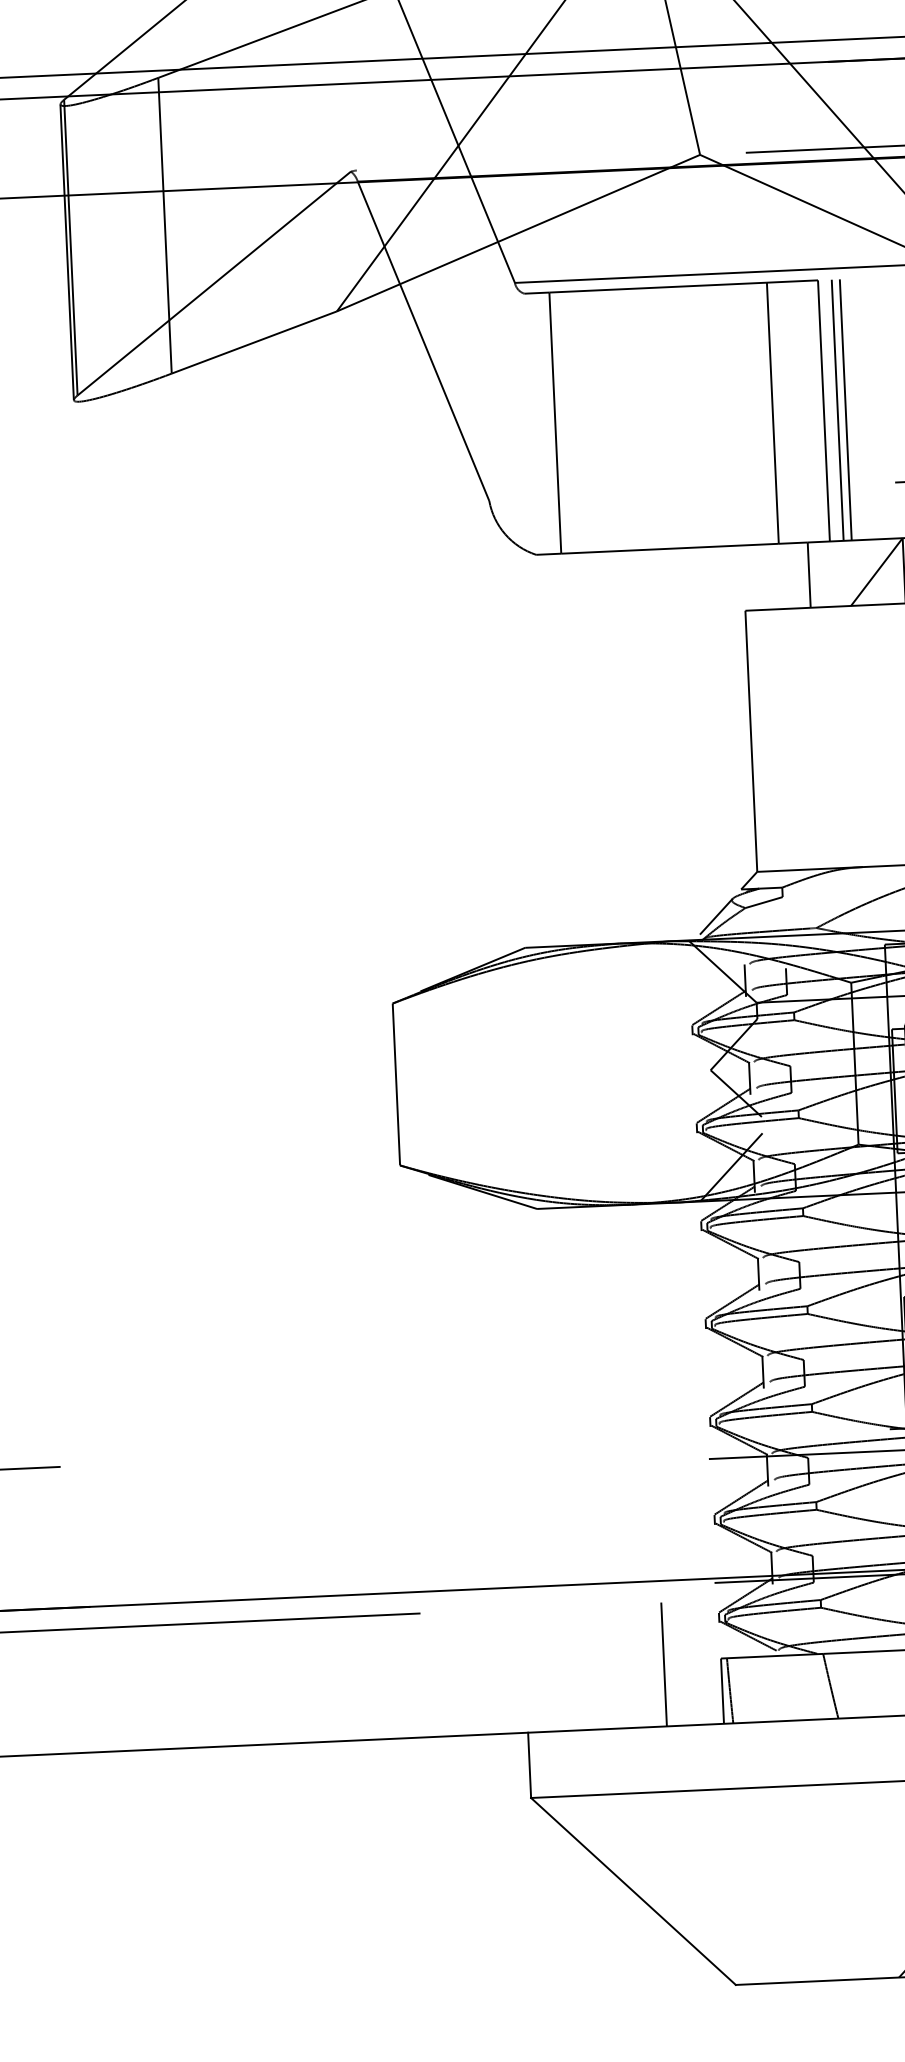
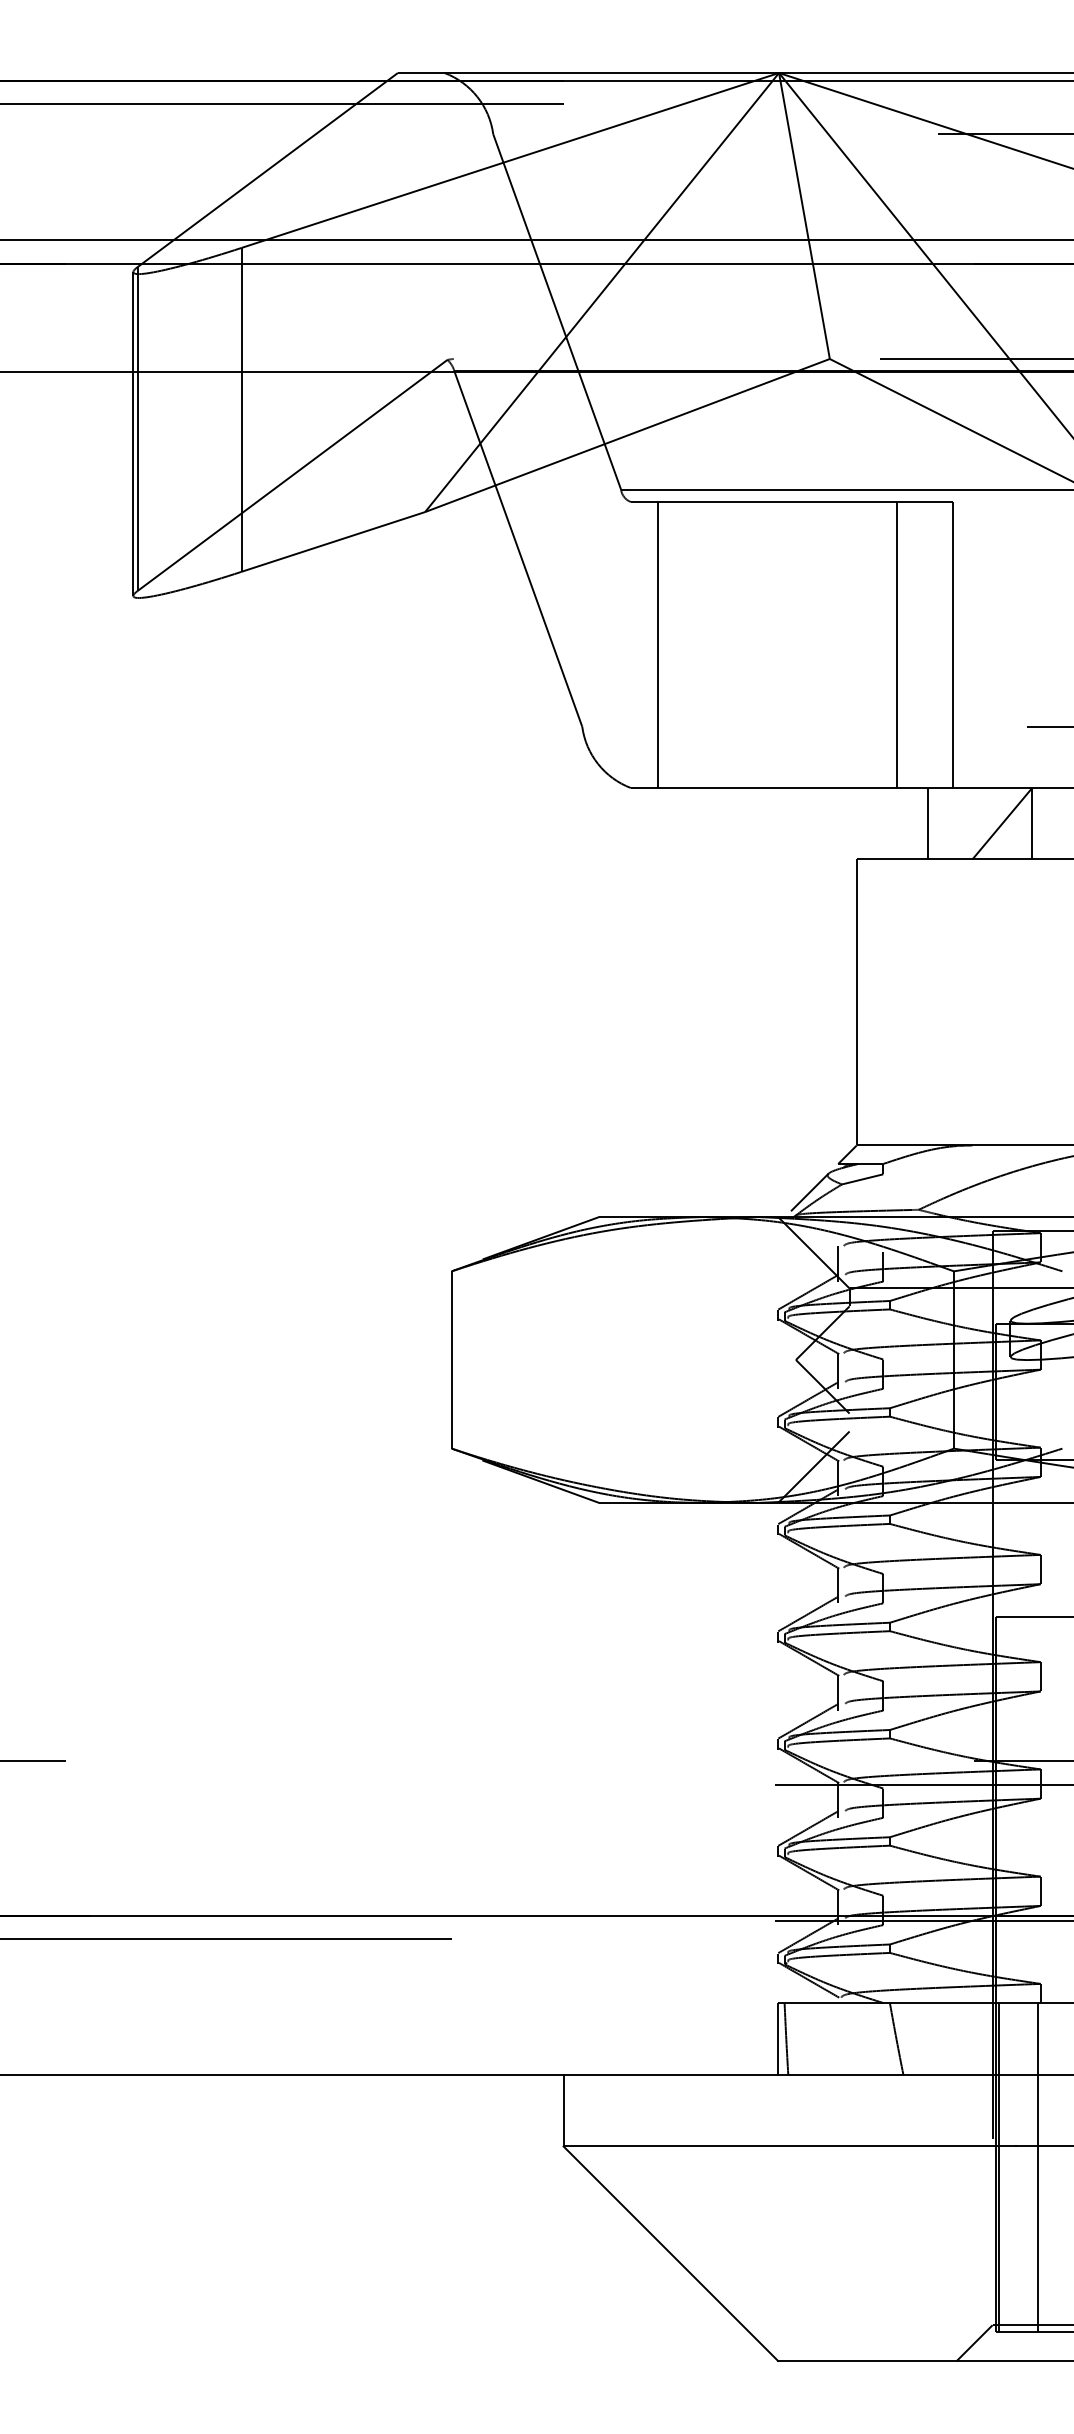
line: (837, 410) -> (967, 645), removed
line: (845, 410) -> (976, 645), removed
line: (663, 1663) -> (715, 2006), removed

